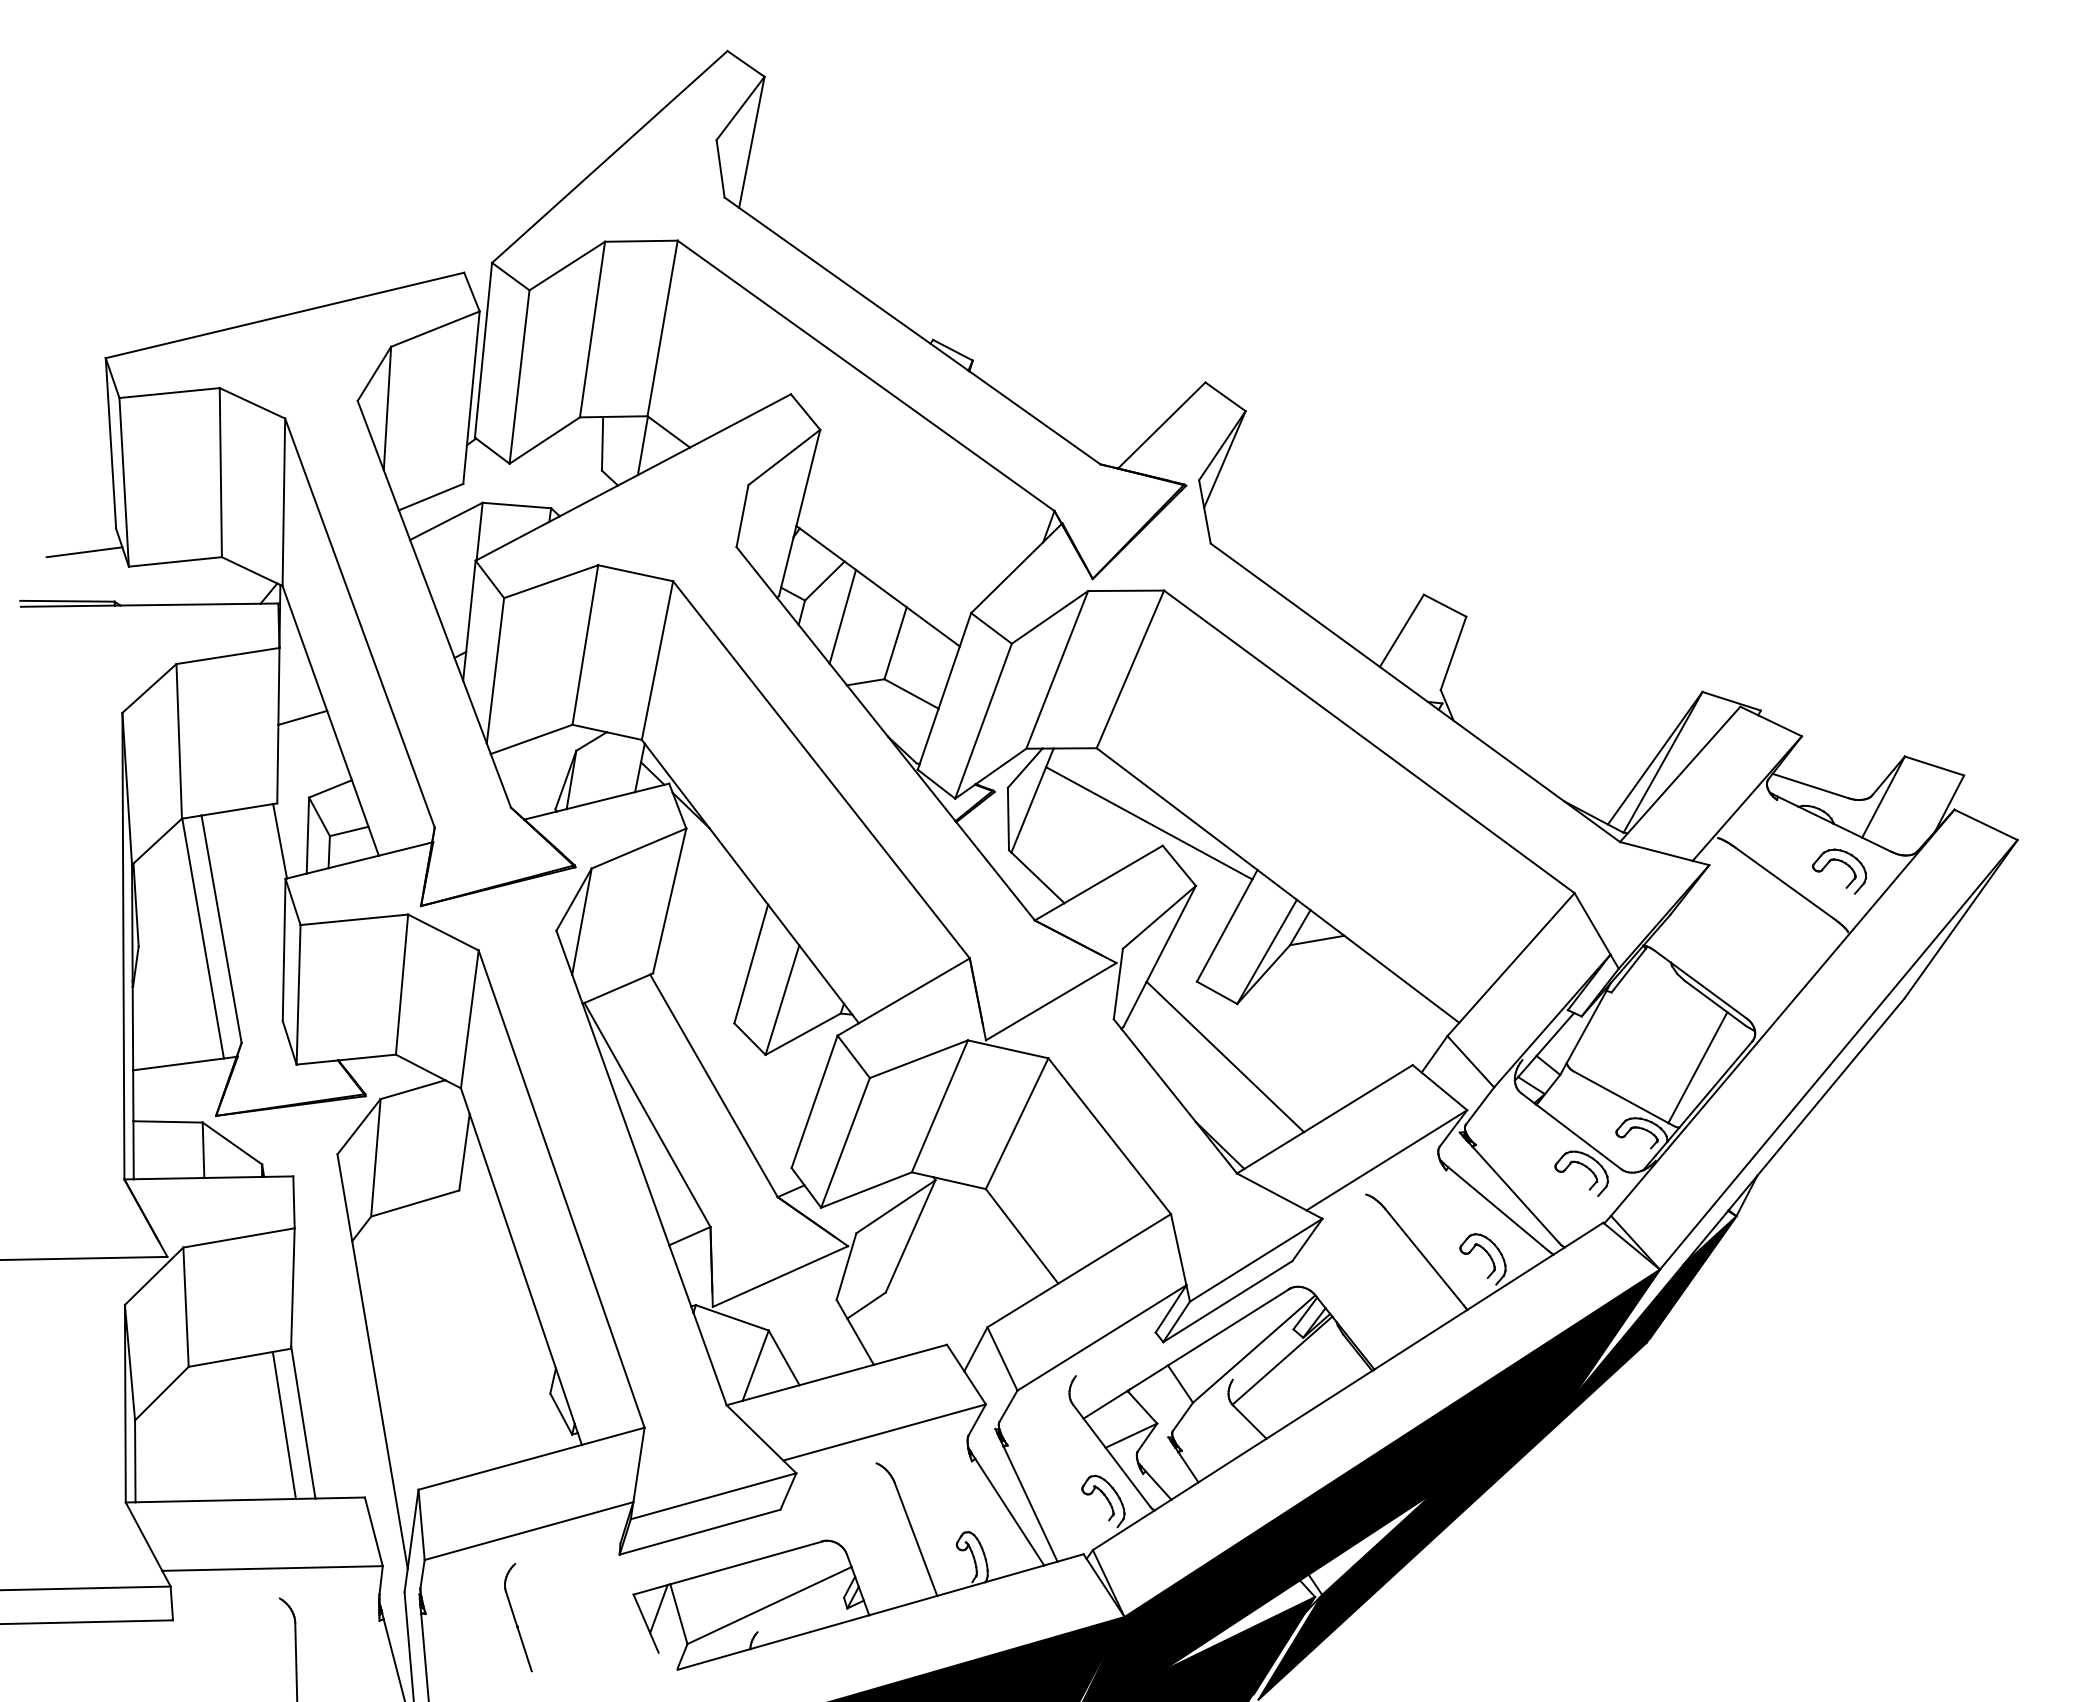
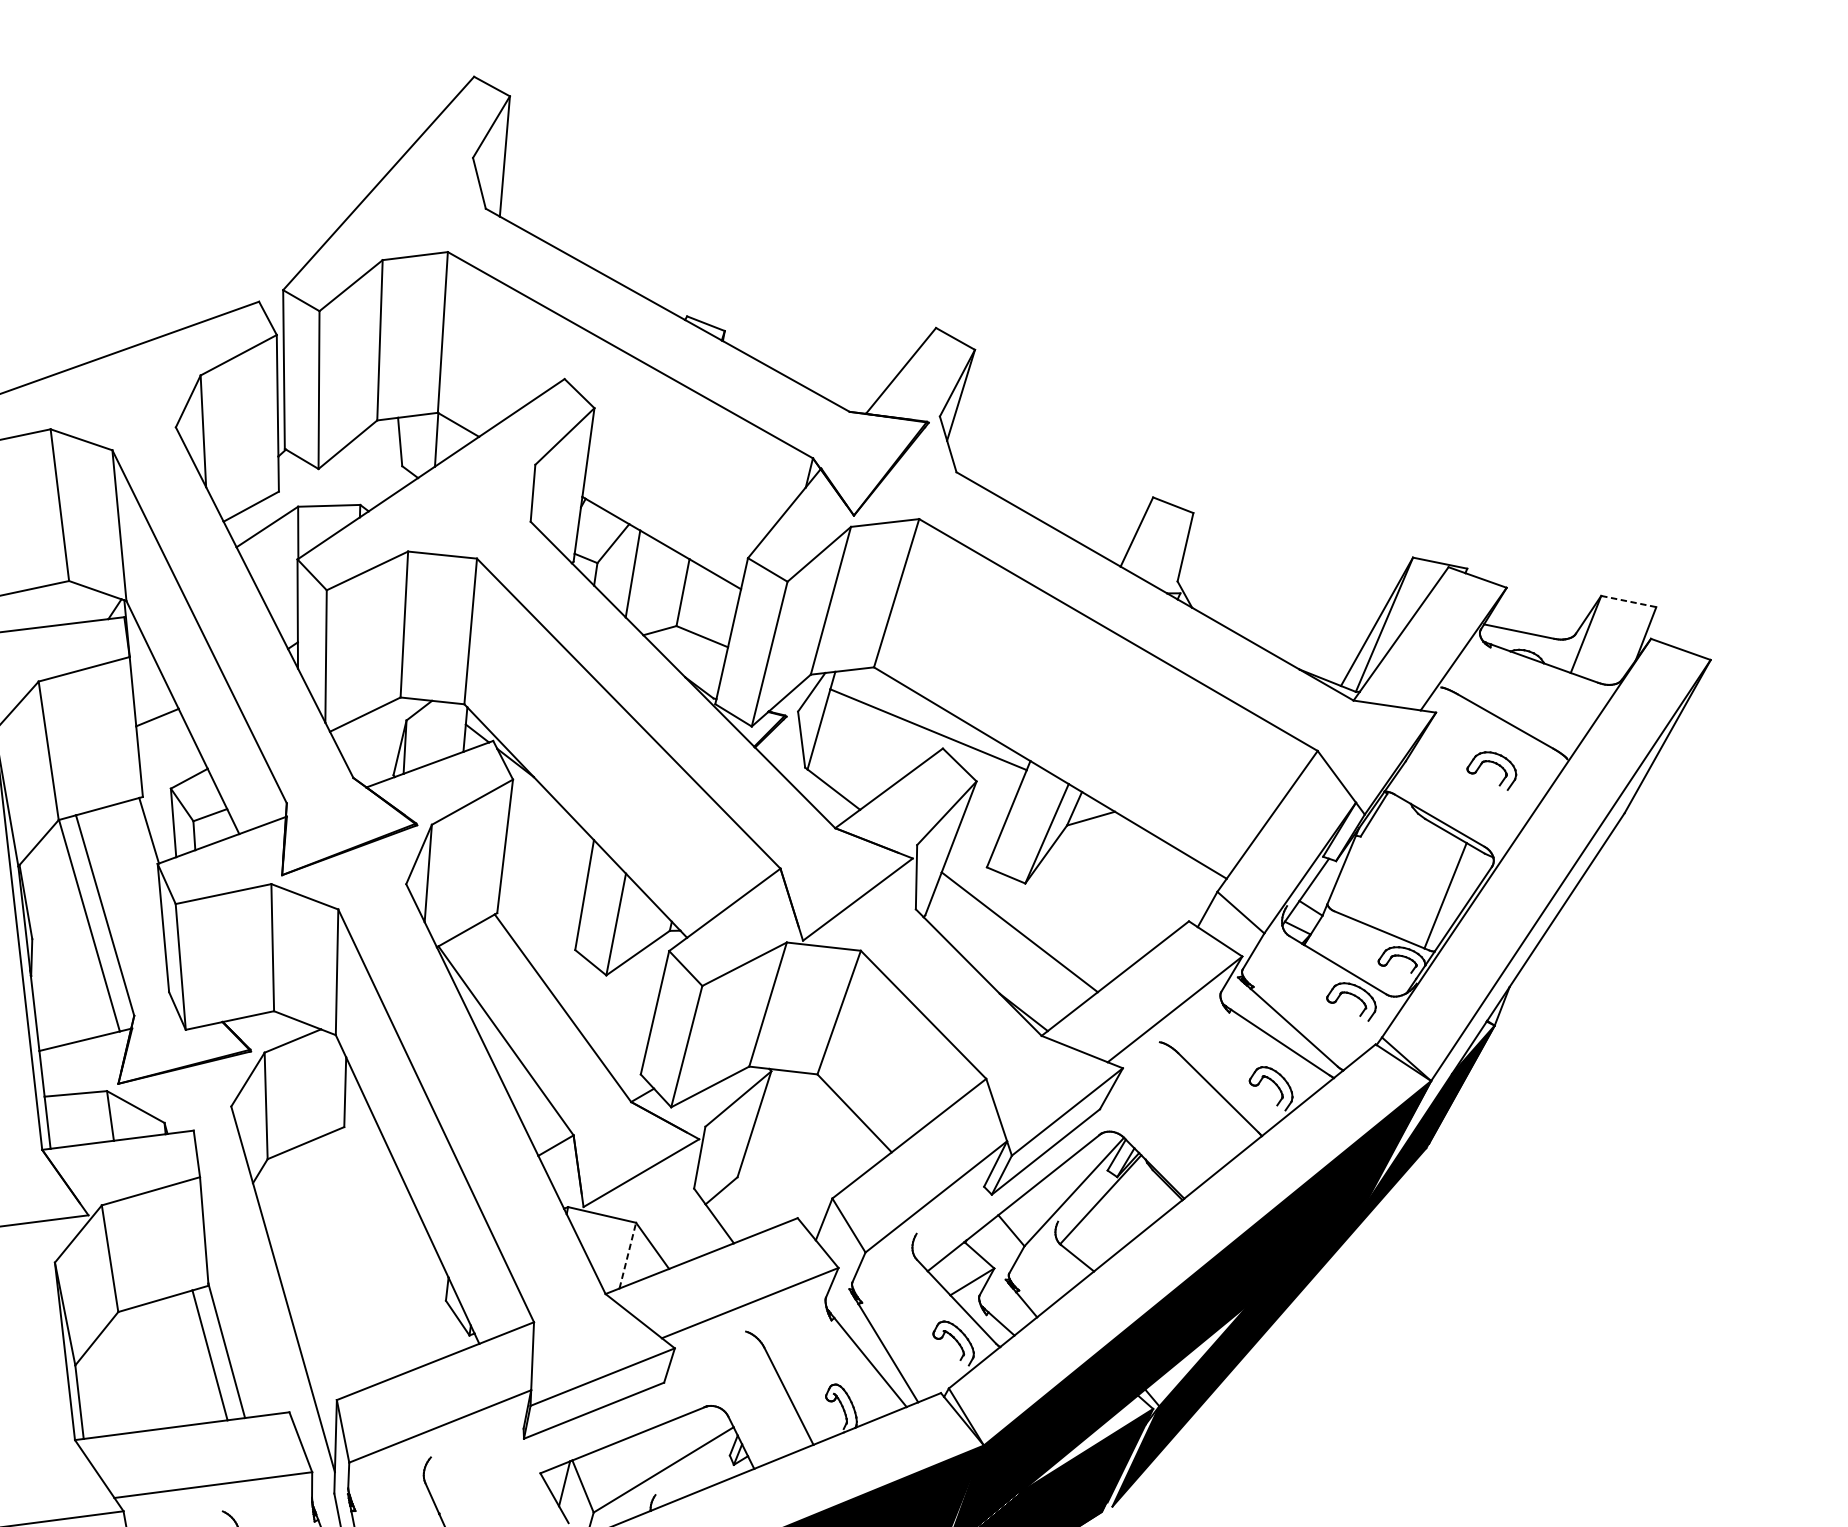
line: (1934, 766) -> (1628, 601), solid -> dashed
part: (1843, 863) -> (1494, 763), moved
line: (755, 1365) -> (627, 1255), solid -> dashed

